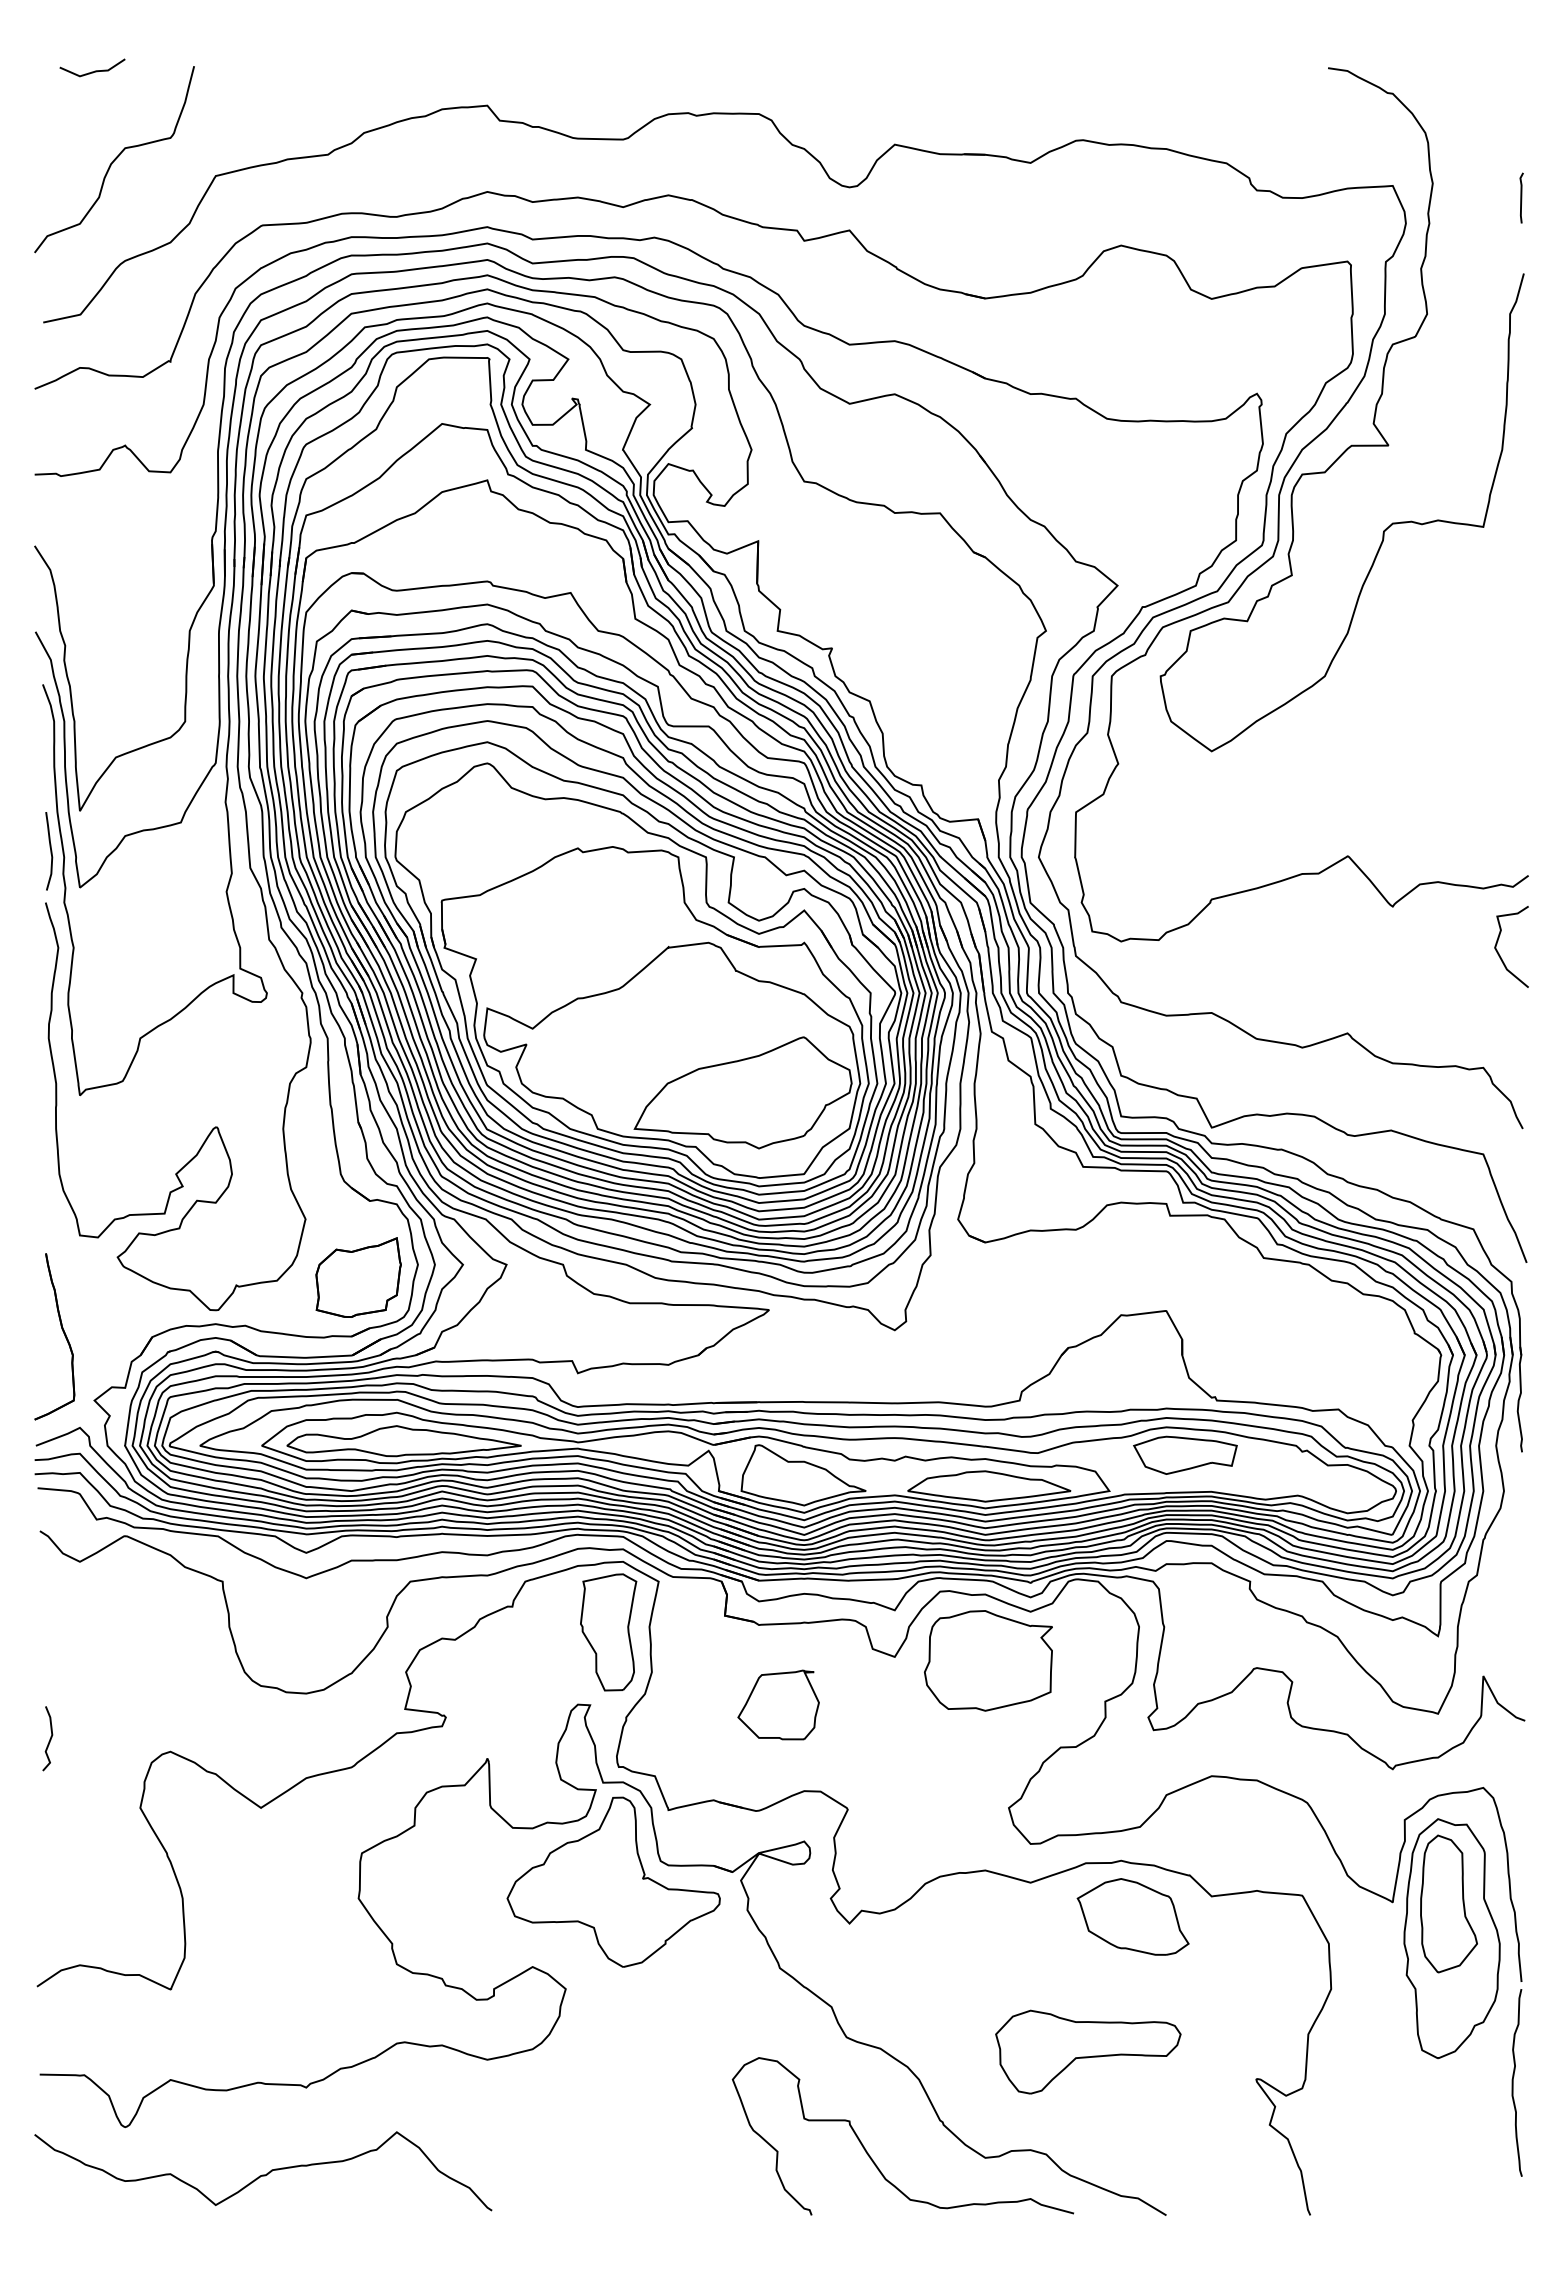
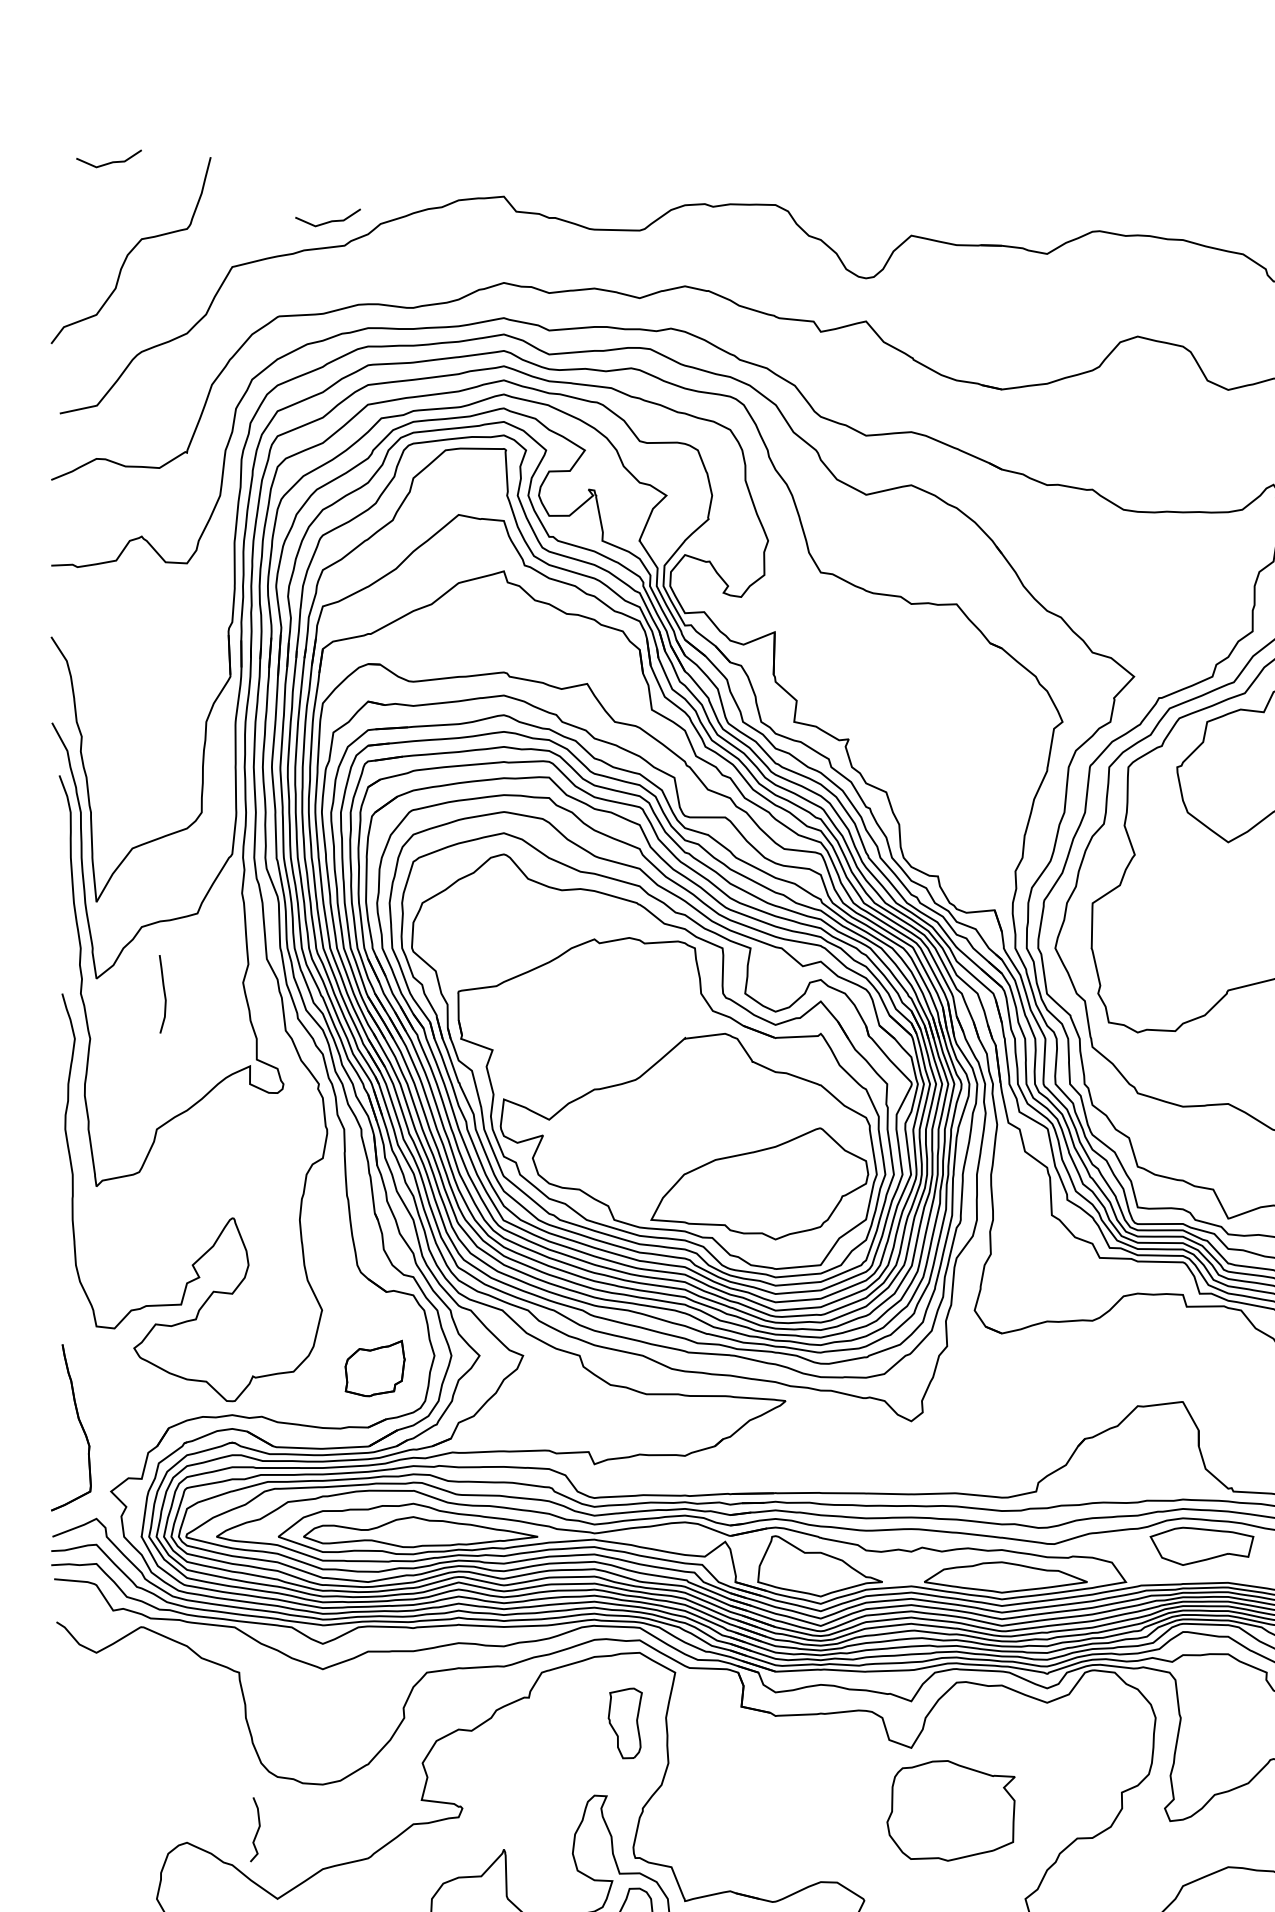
line: (313, 129) -> (330, 220), added
curve: (50, 851) -> (164, 994), moved
part: (358, 1277) -> (375, 1368), size x0.7
part: (608, 1632) -> (625, 1723), size x0.6
part: (988, 1660) -> (951, 1810), moved
part: (778, 1704) -> (795, 1795), removed
curve: (49, 1739) -> (257, 1830), moved

